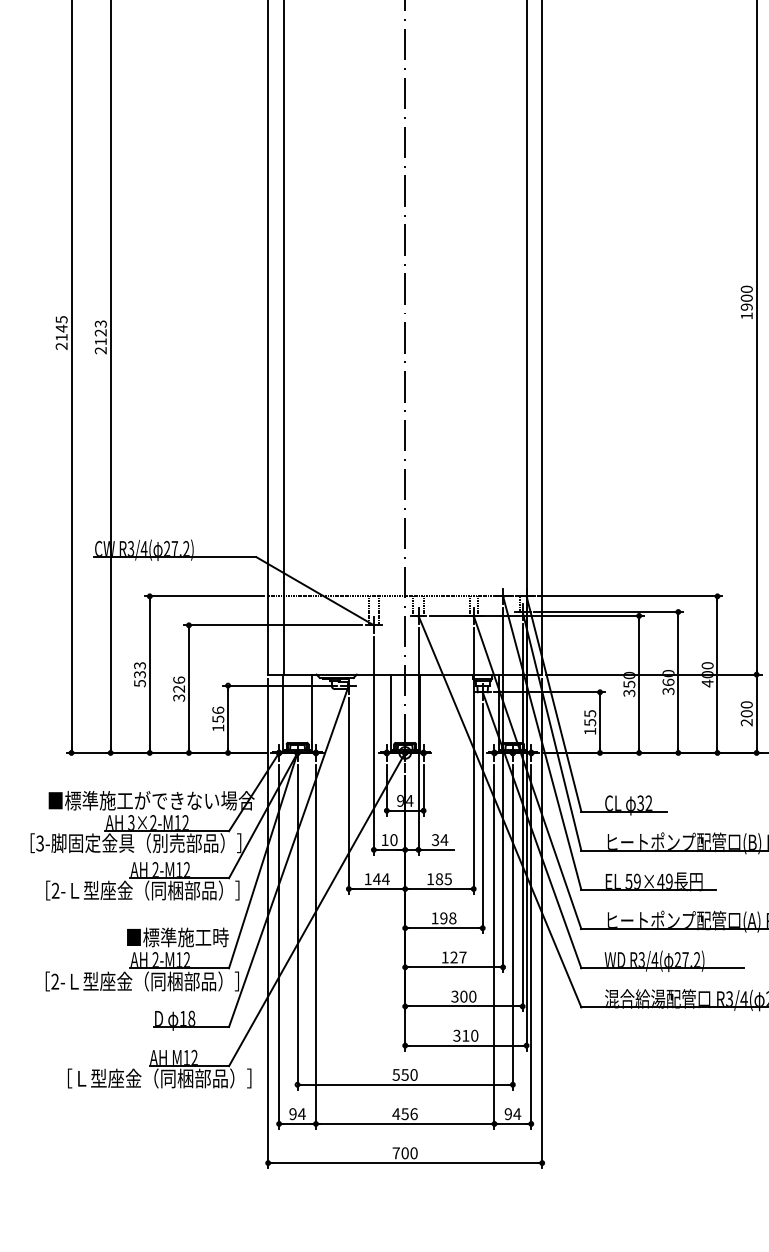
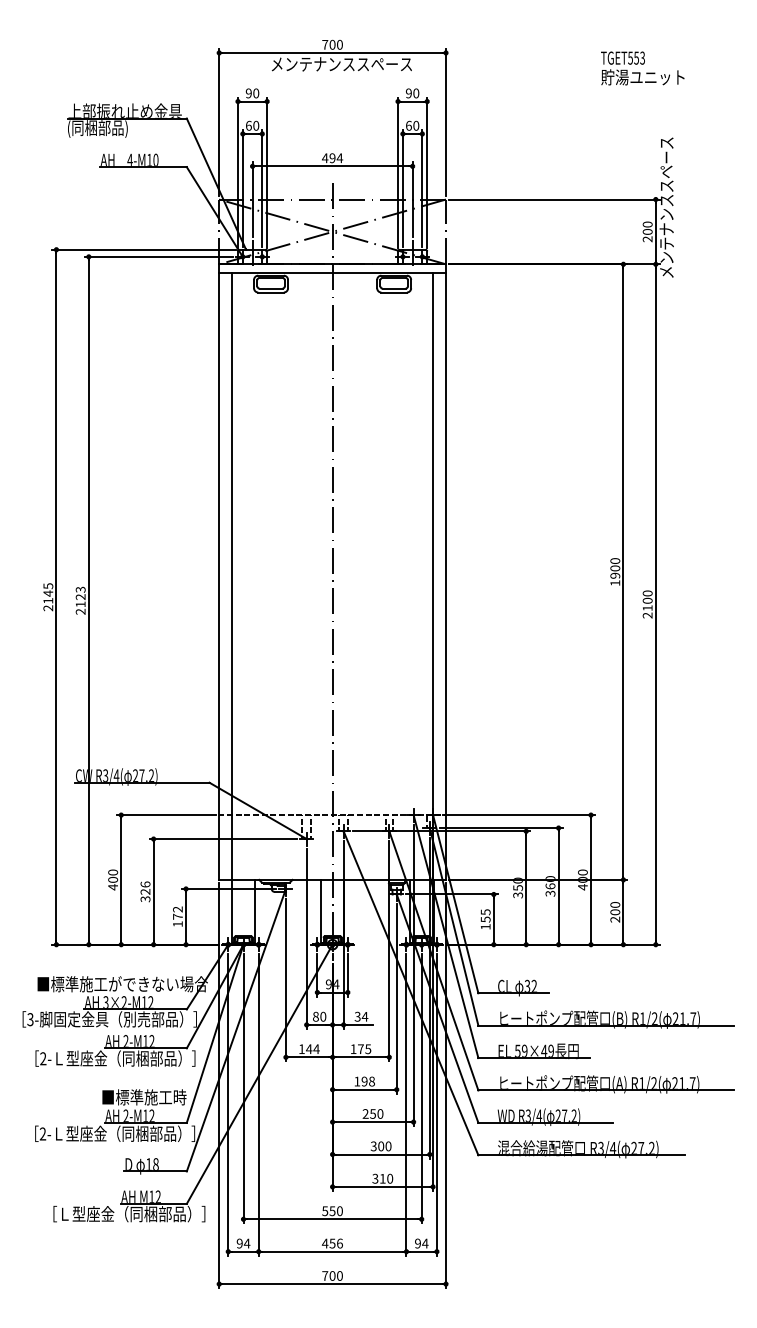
text: (140, 674) -> (113, 879), 533 -> 400
text: (217, 714) -> (177, 912), 156 -> 172
text: (384, 839) -> (315, 1016), 10 -> 80
text: (438, 879) -> (360, 1049), 185 -> 175
text: (453, 956) -> (372, 1113), 127 -> 250

